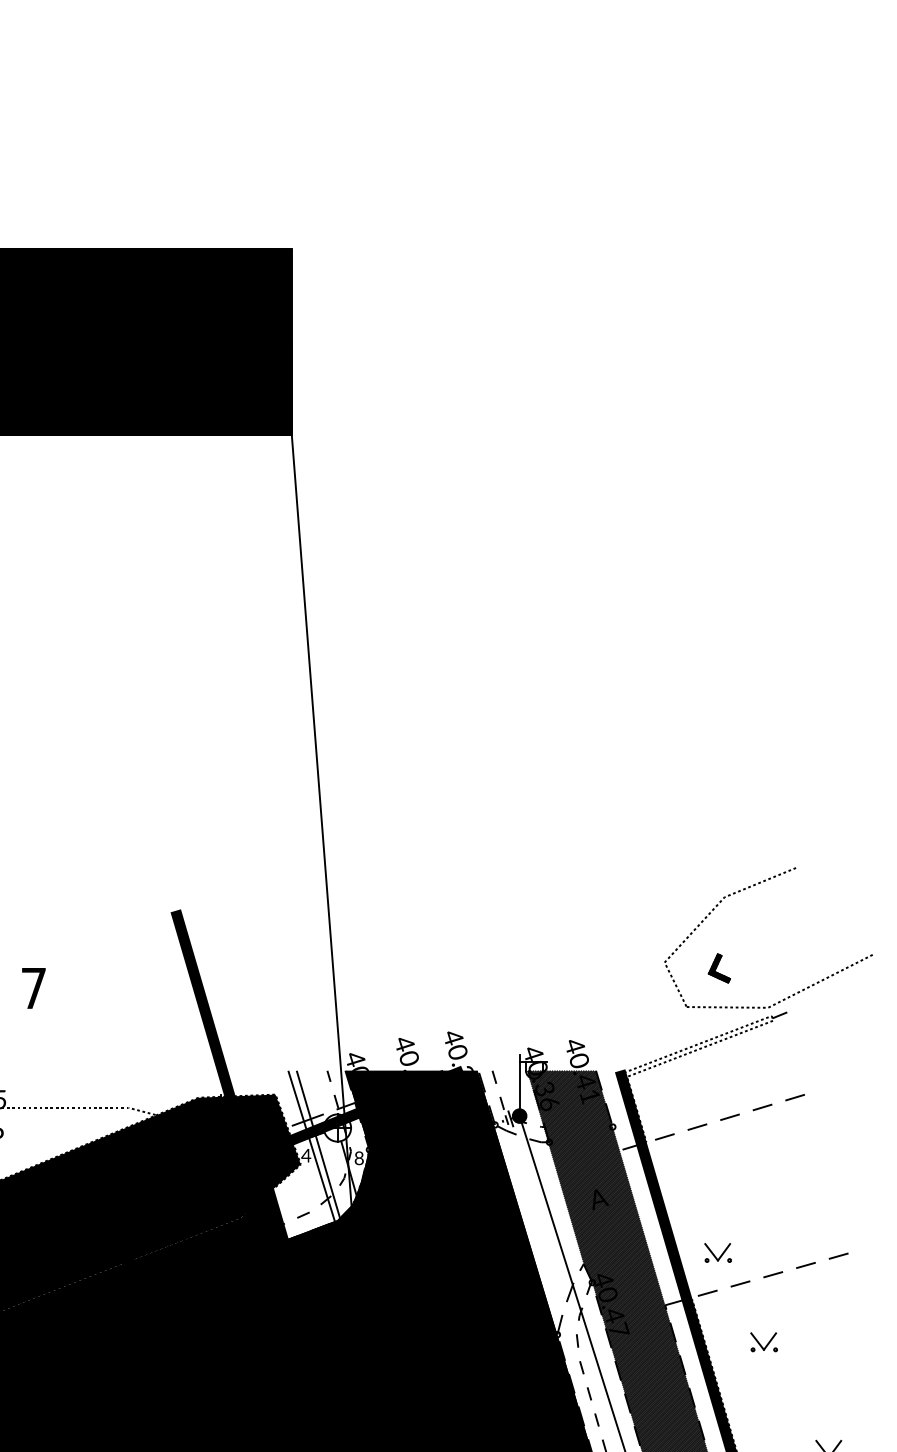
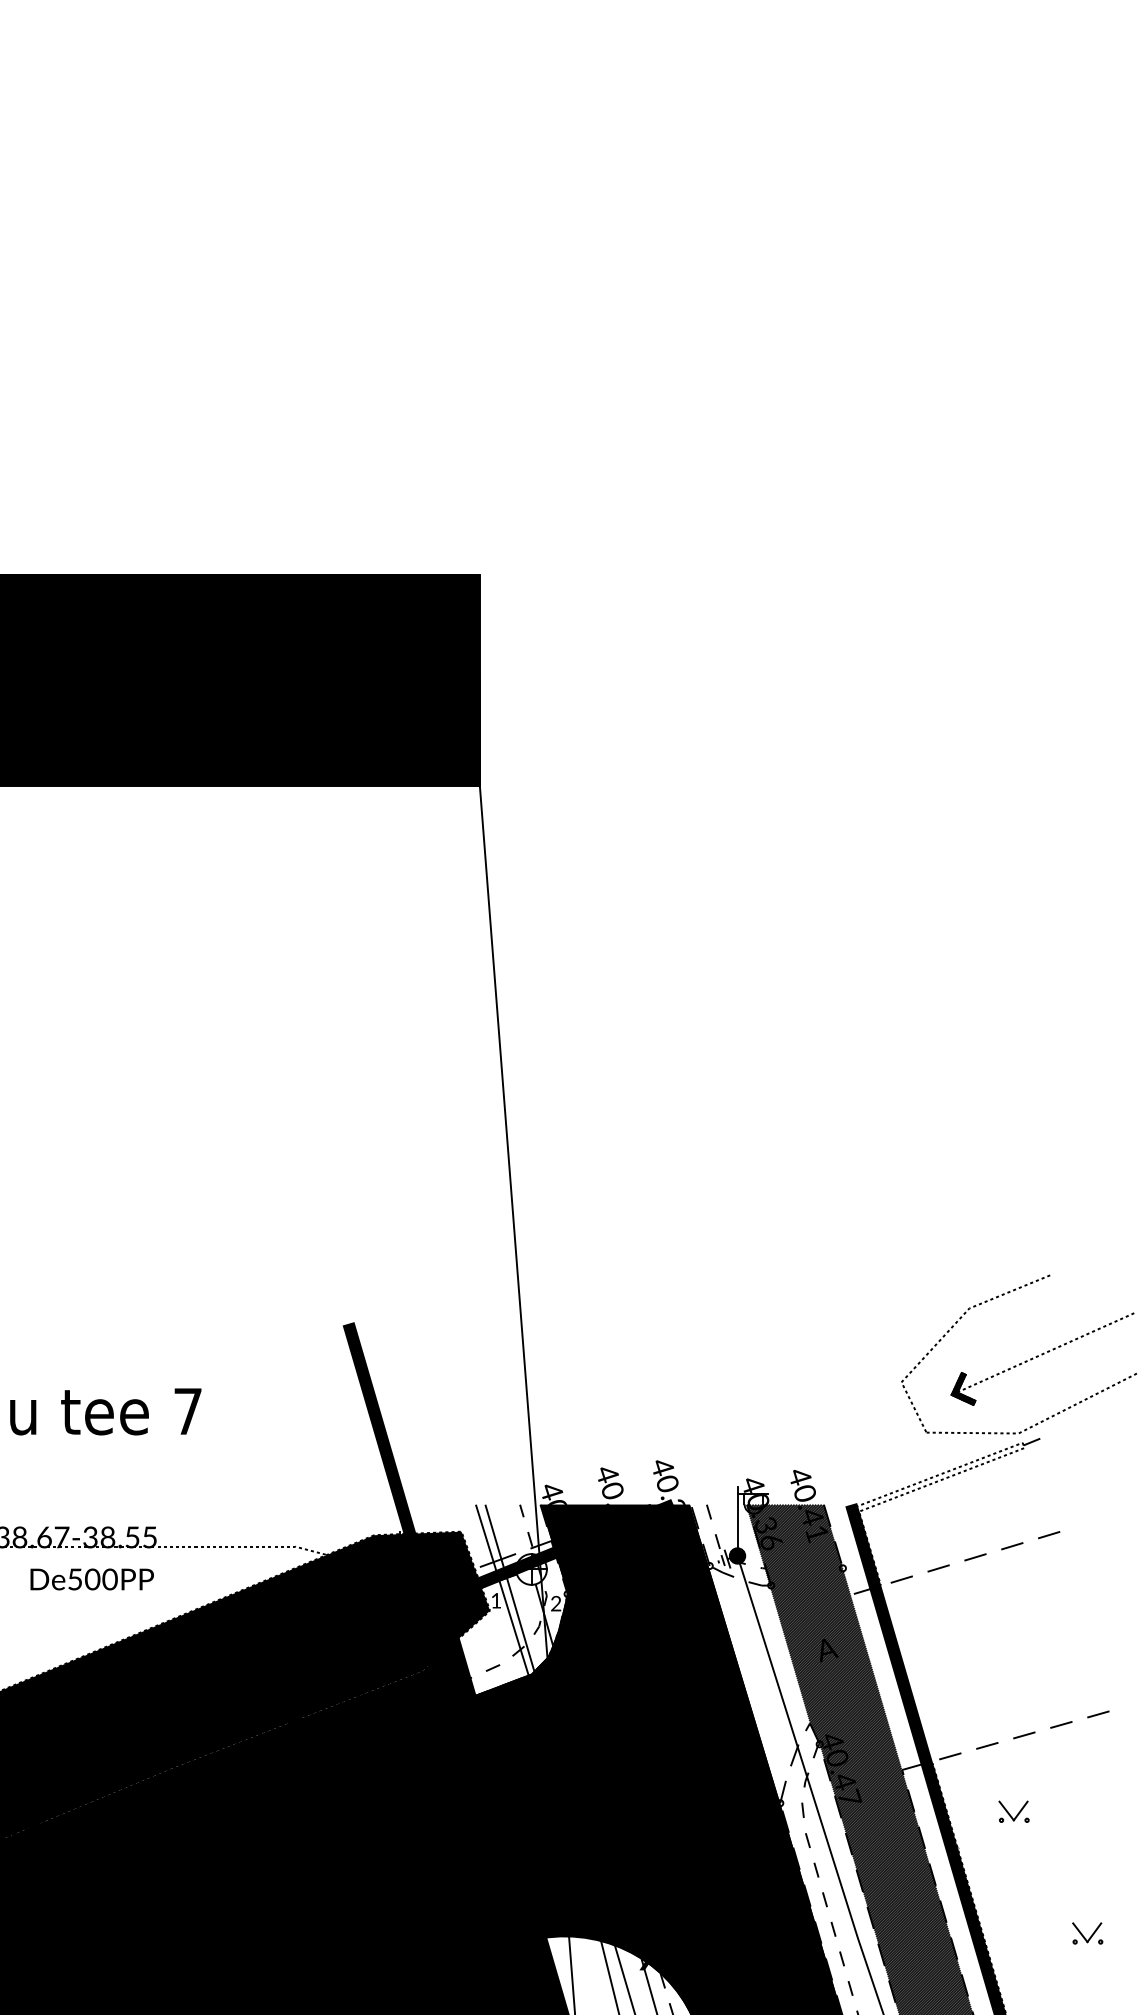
line: (789, 937) -> (1042, 1353), added
text: (305, 1155) -> (495, 1600), 4 -> 1
text: (359, 1158) -> (556, 1604), 8 -> 2
part: (717, 1252) -> (961, 1710), removed

